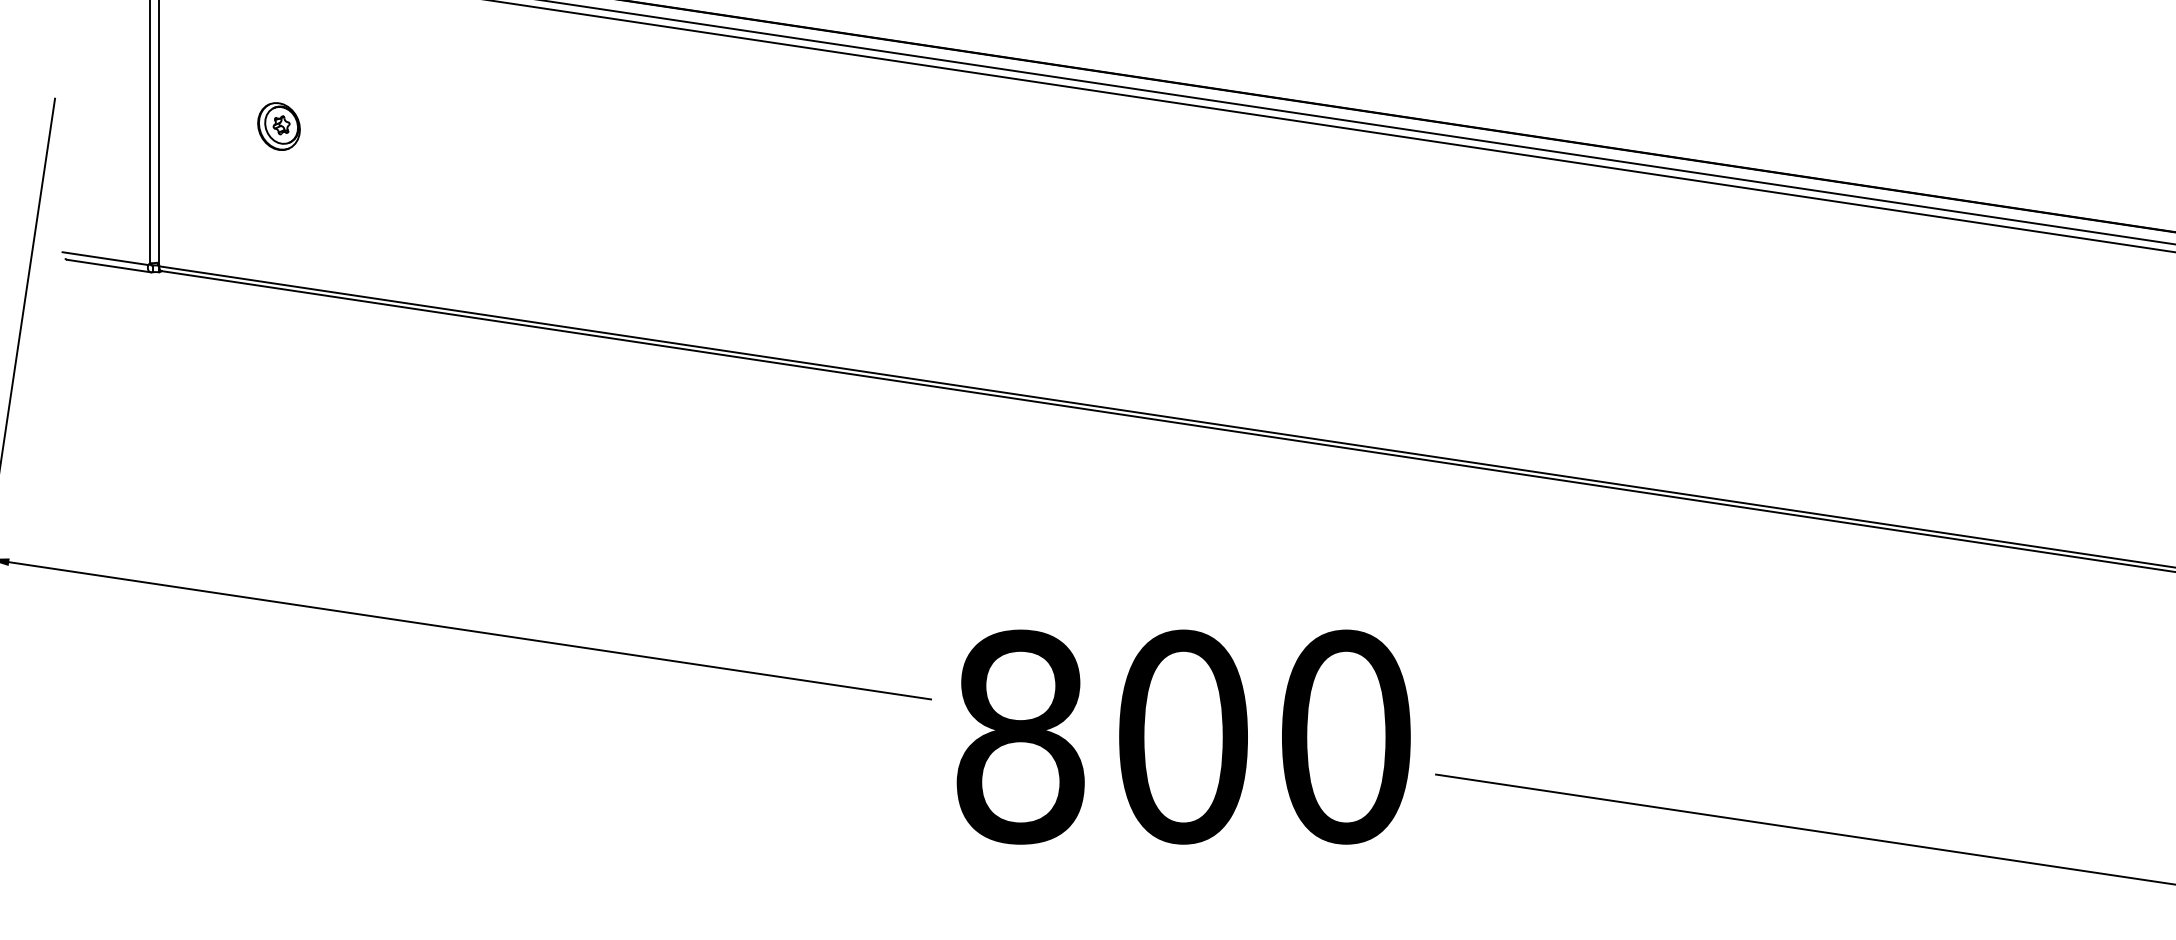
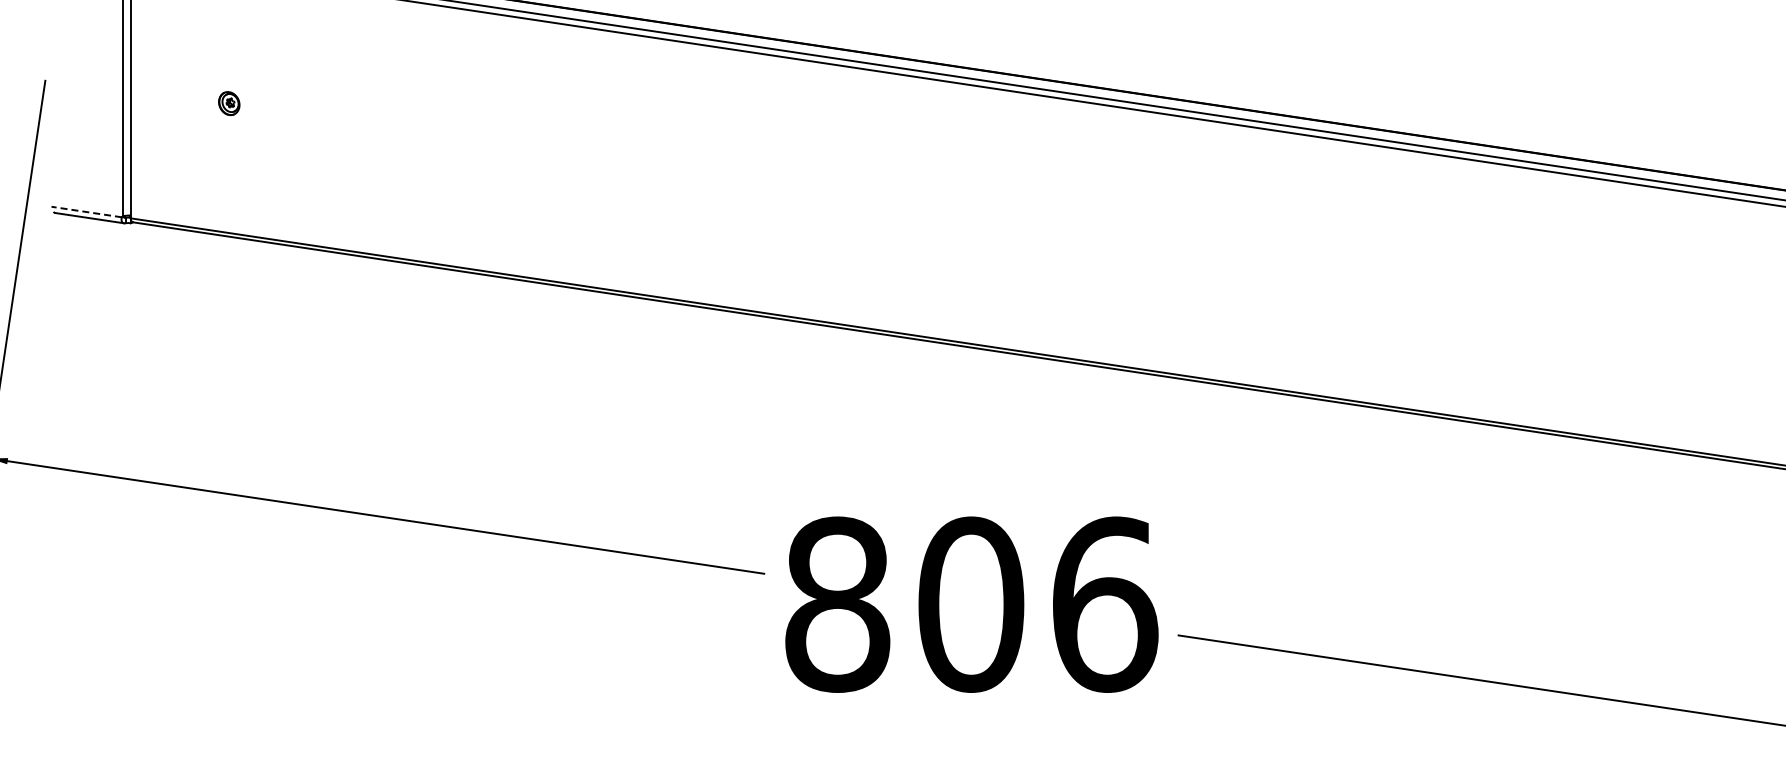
part: (279, 126) -> (229, 103), size x0.6
line: (105, 259) -> (86, 212), solid -> dashed
text: (1346, 736) -> (1105, 604), 800 -> 806

